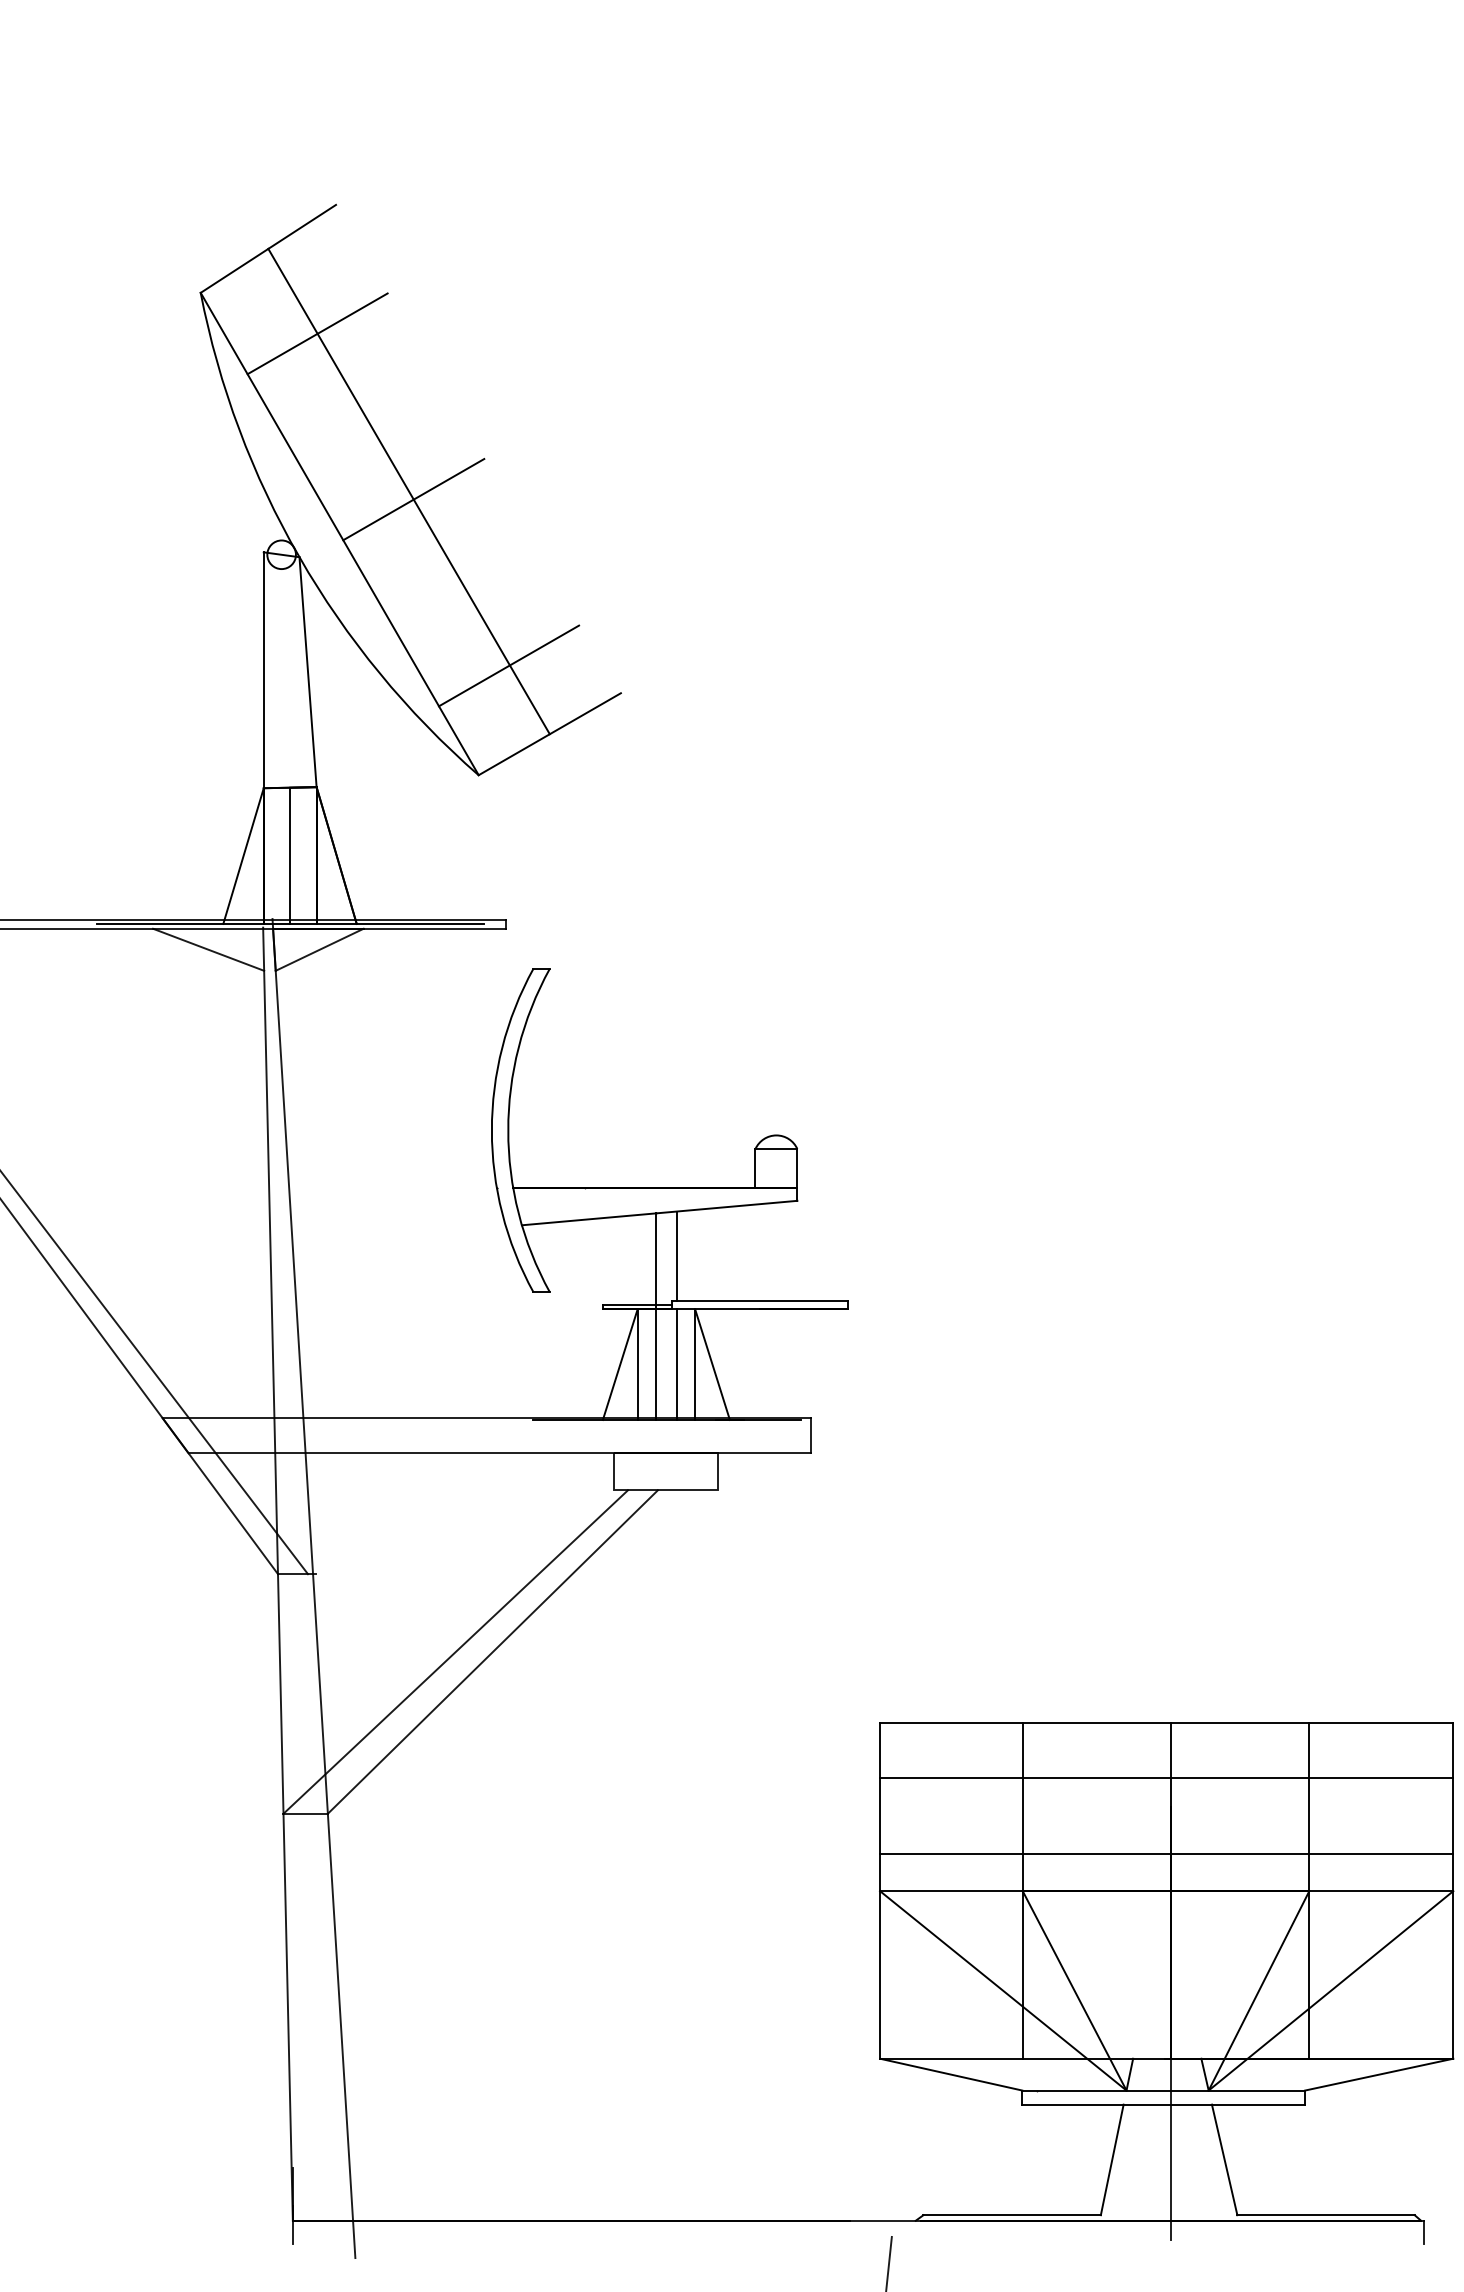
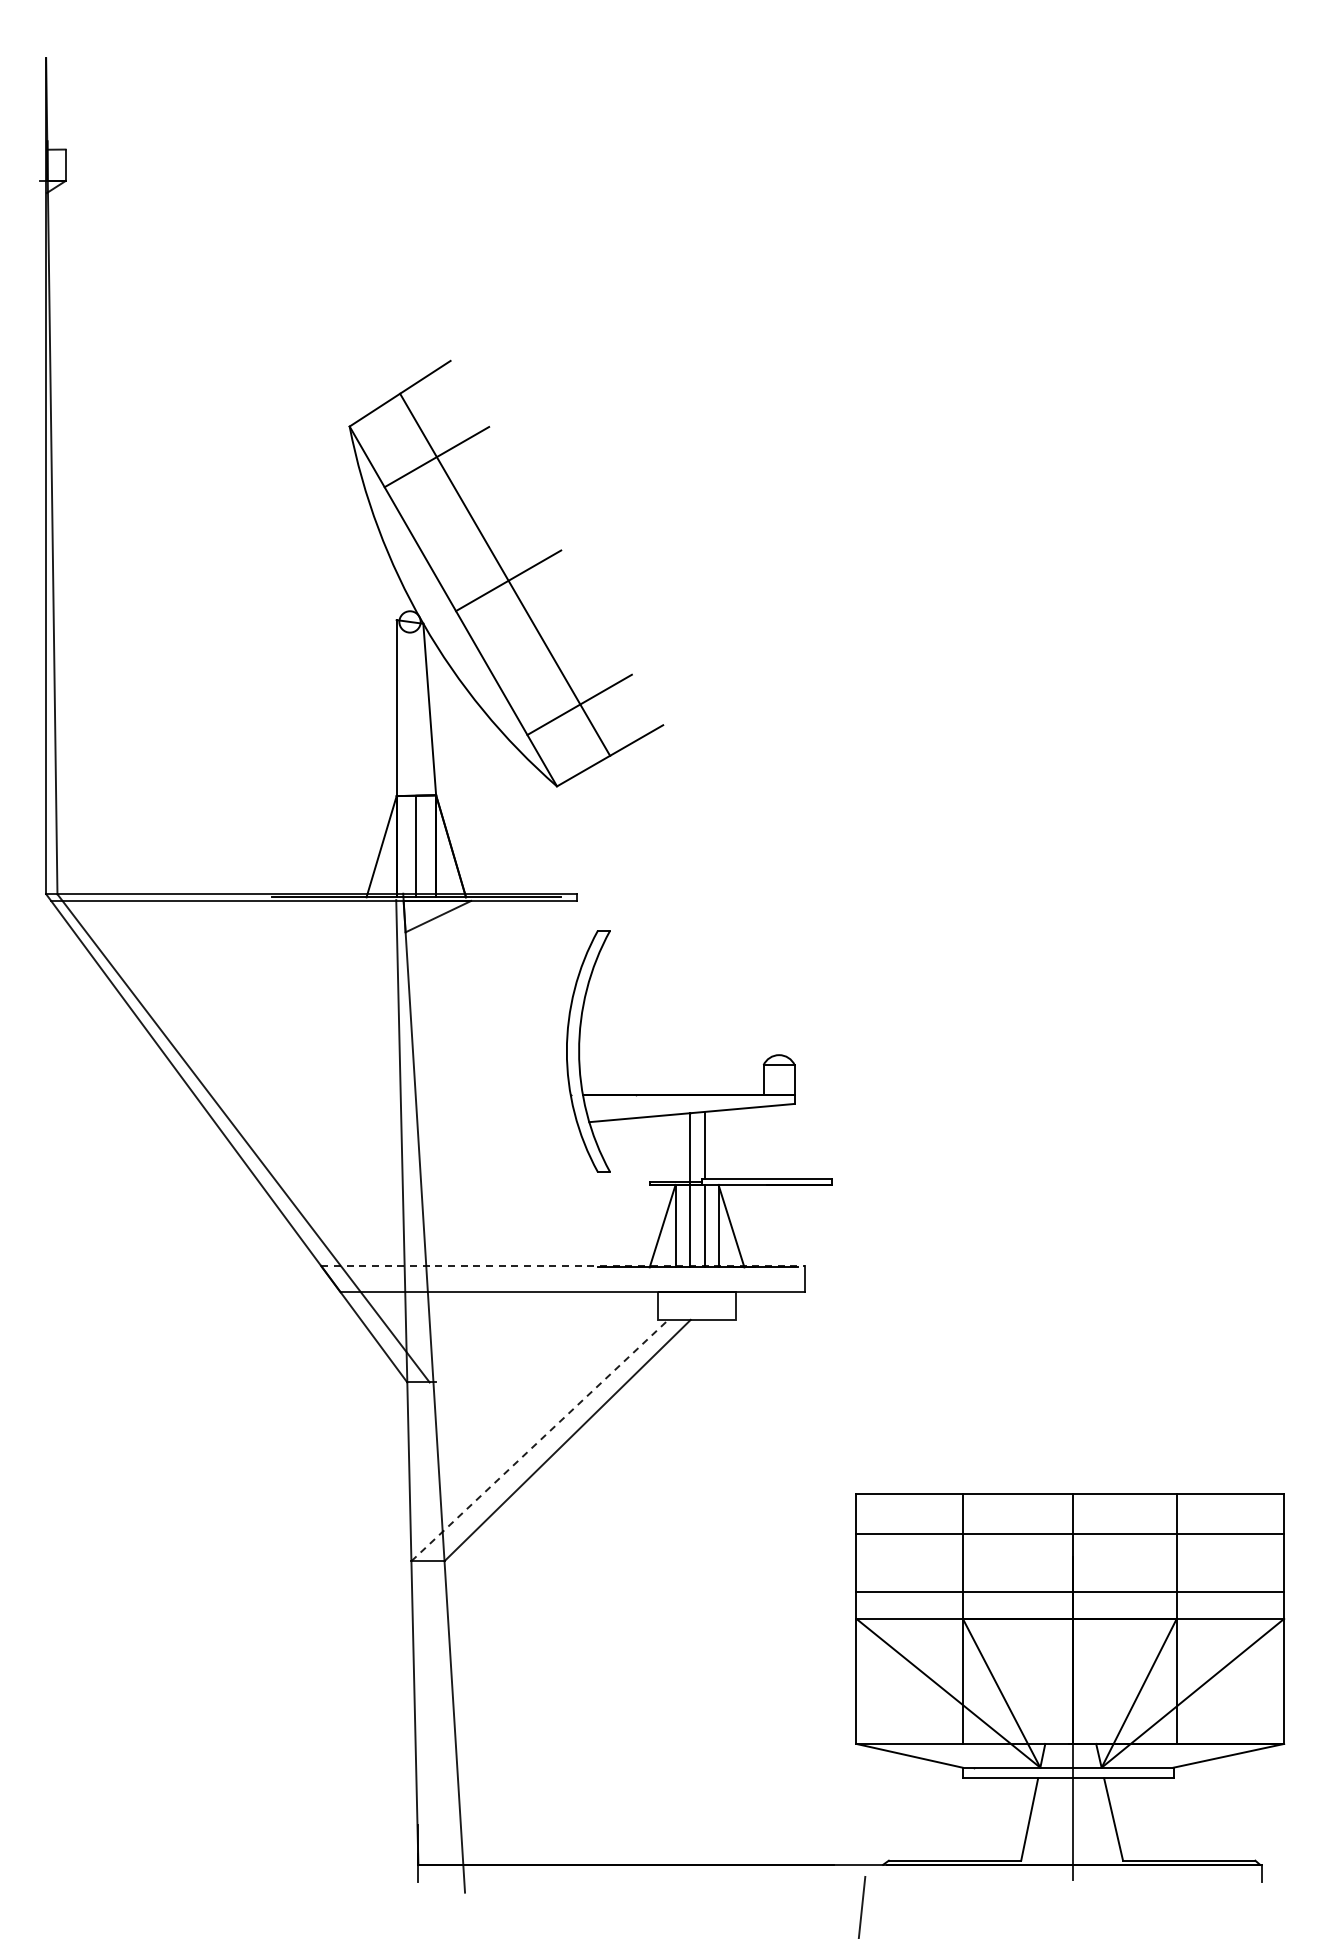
line: (208, 949) -> (355, 916), removed
line: (486, 1417) -> (562, 1265), solid -> dashed
line: (456, 1651) -> (540, 1440), solid -> dashed

